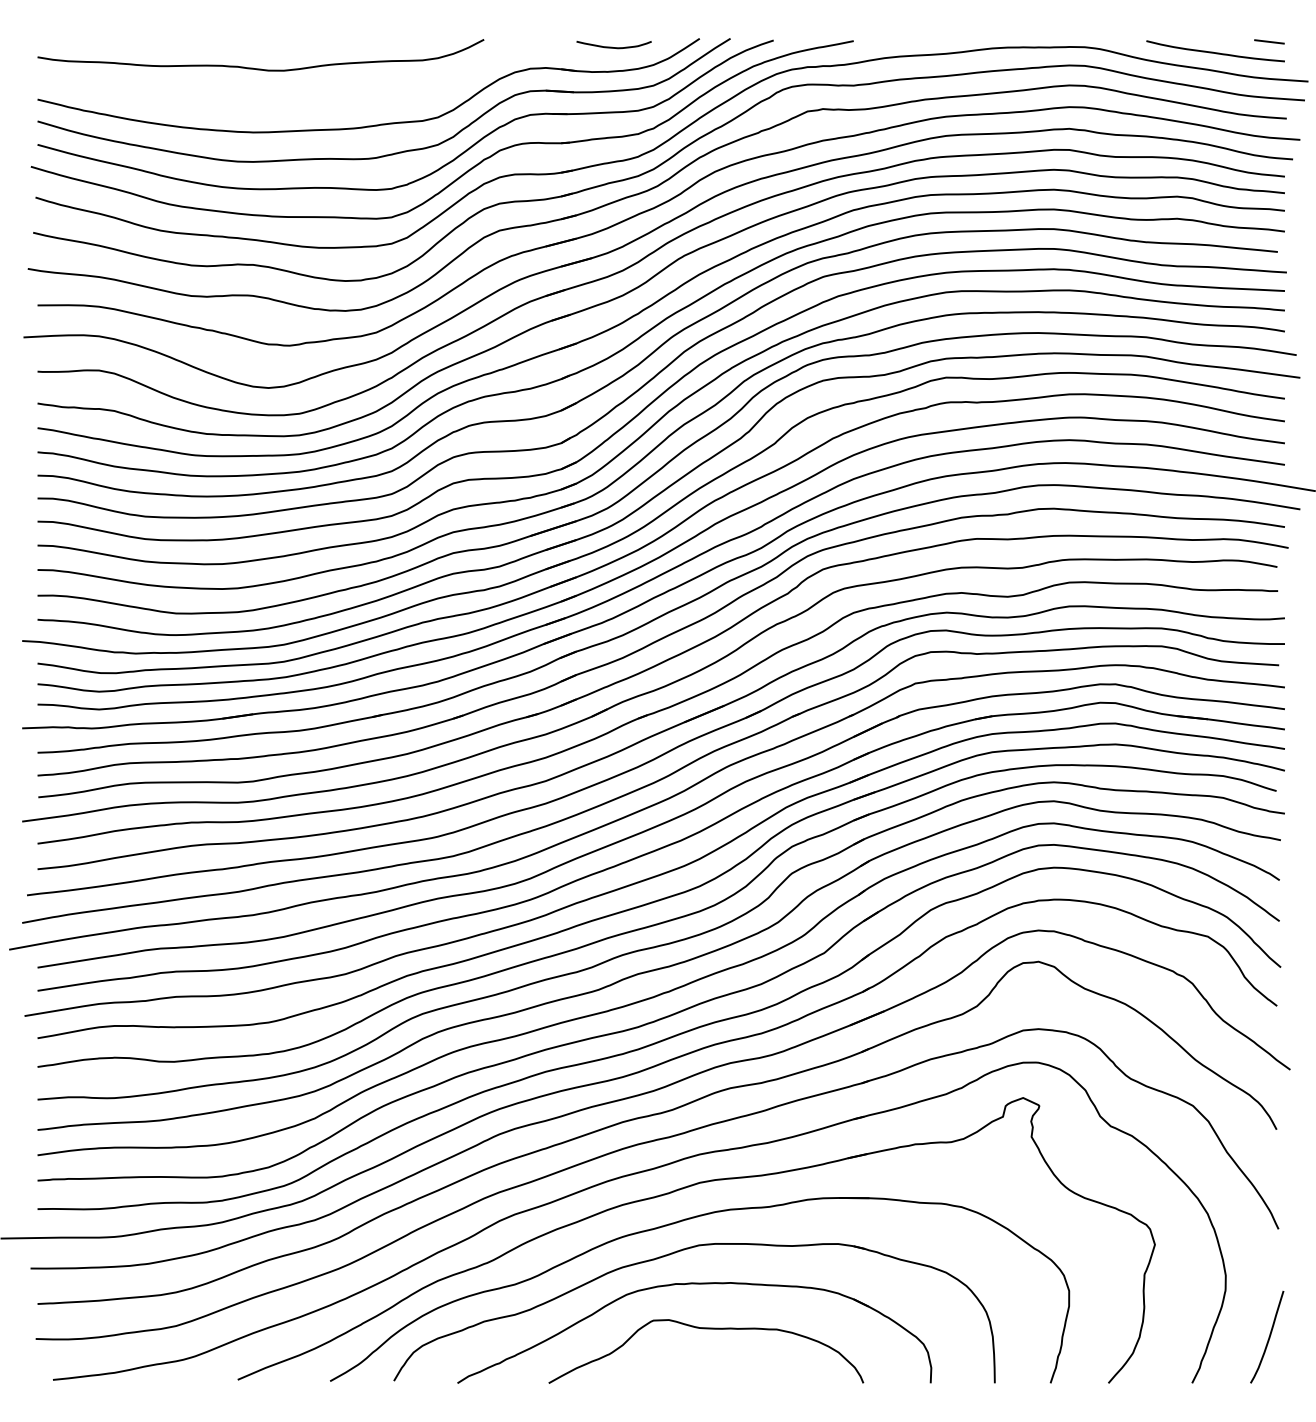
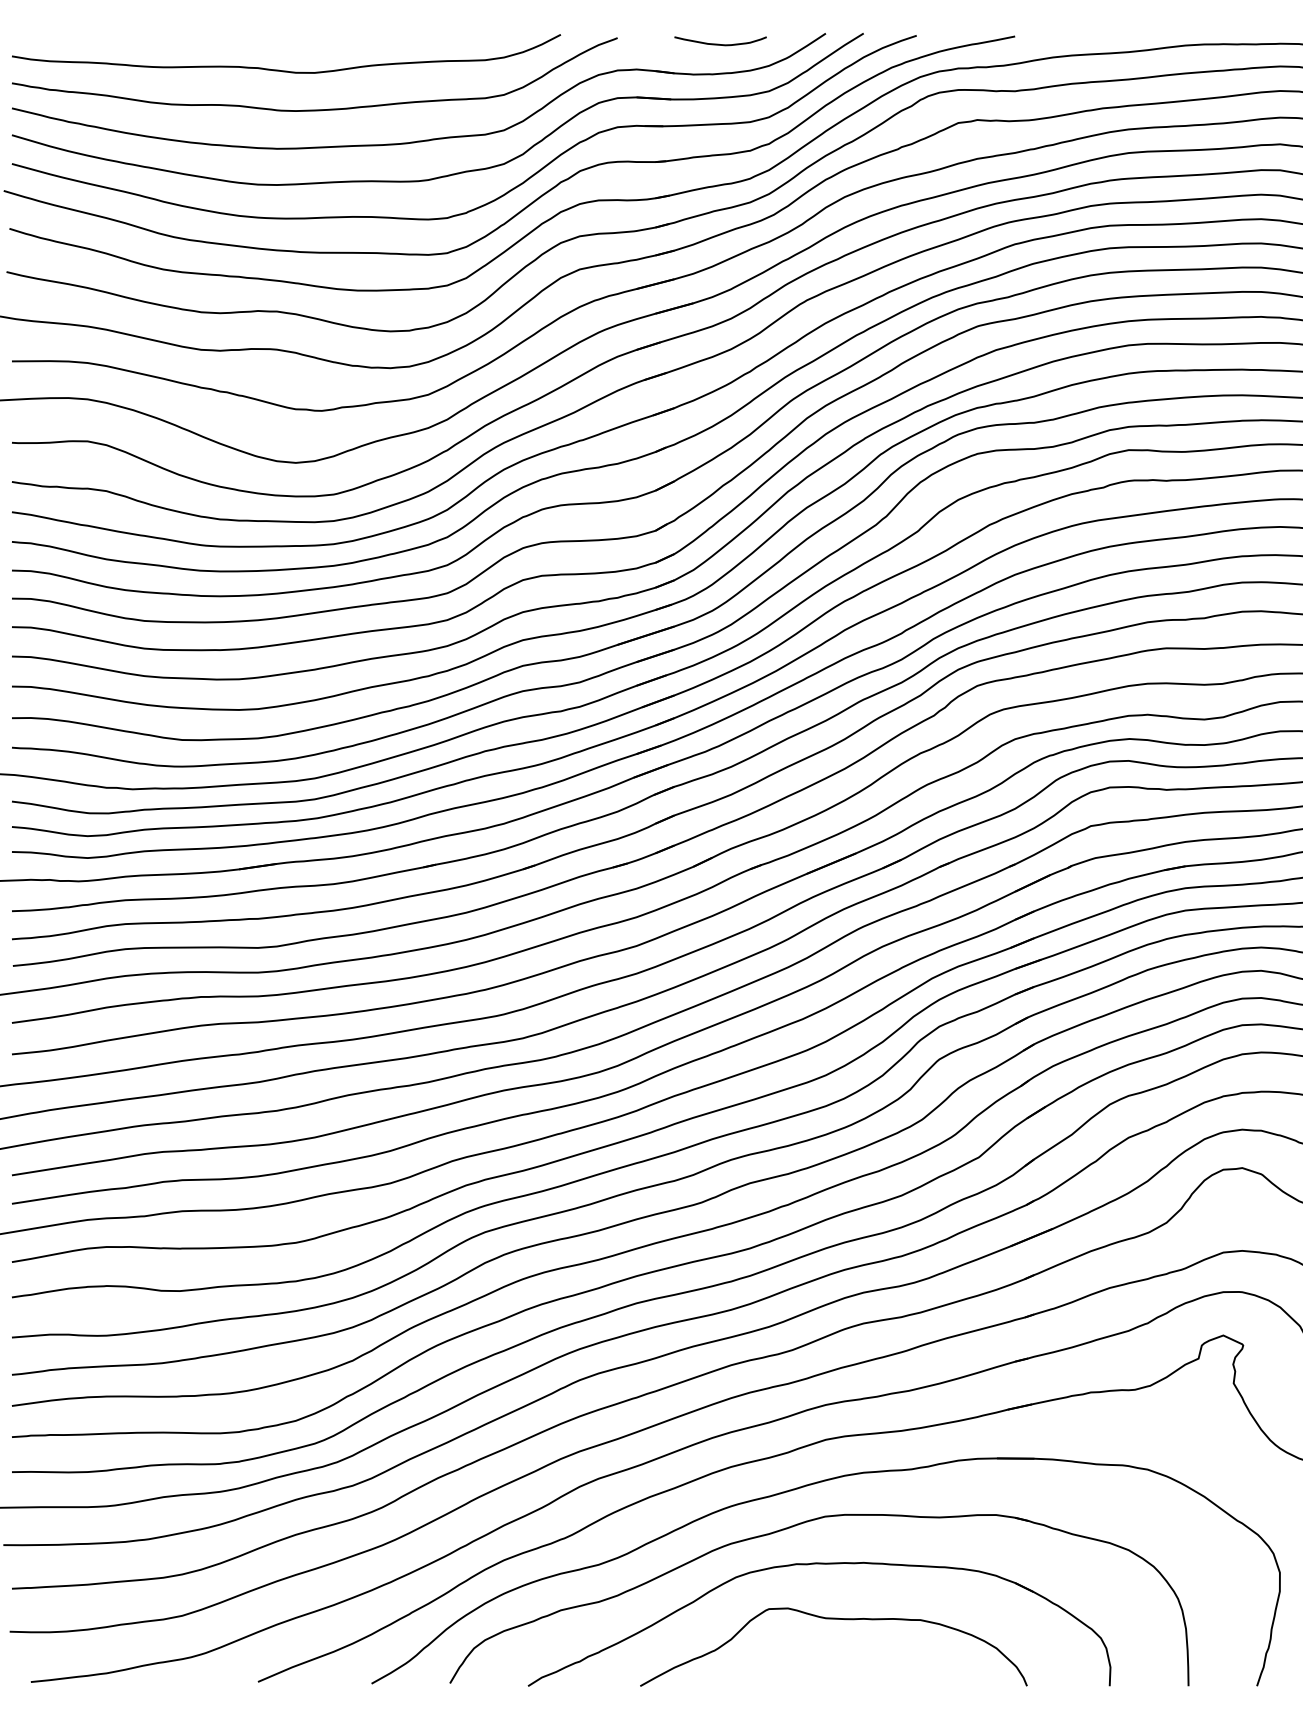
curve: (283, 100) -> (314, 109), added

